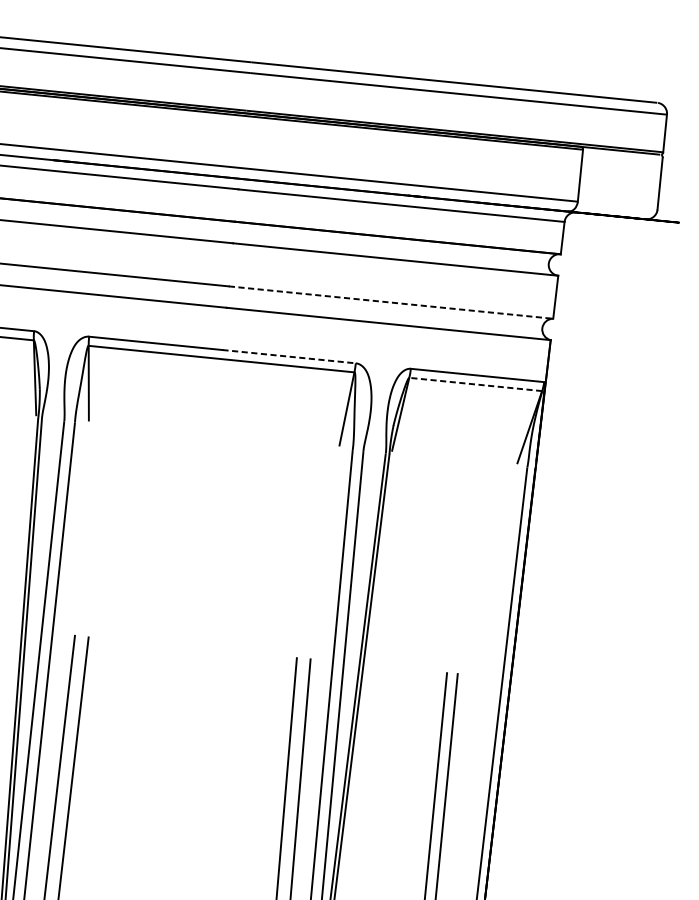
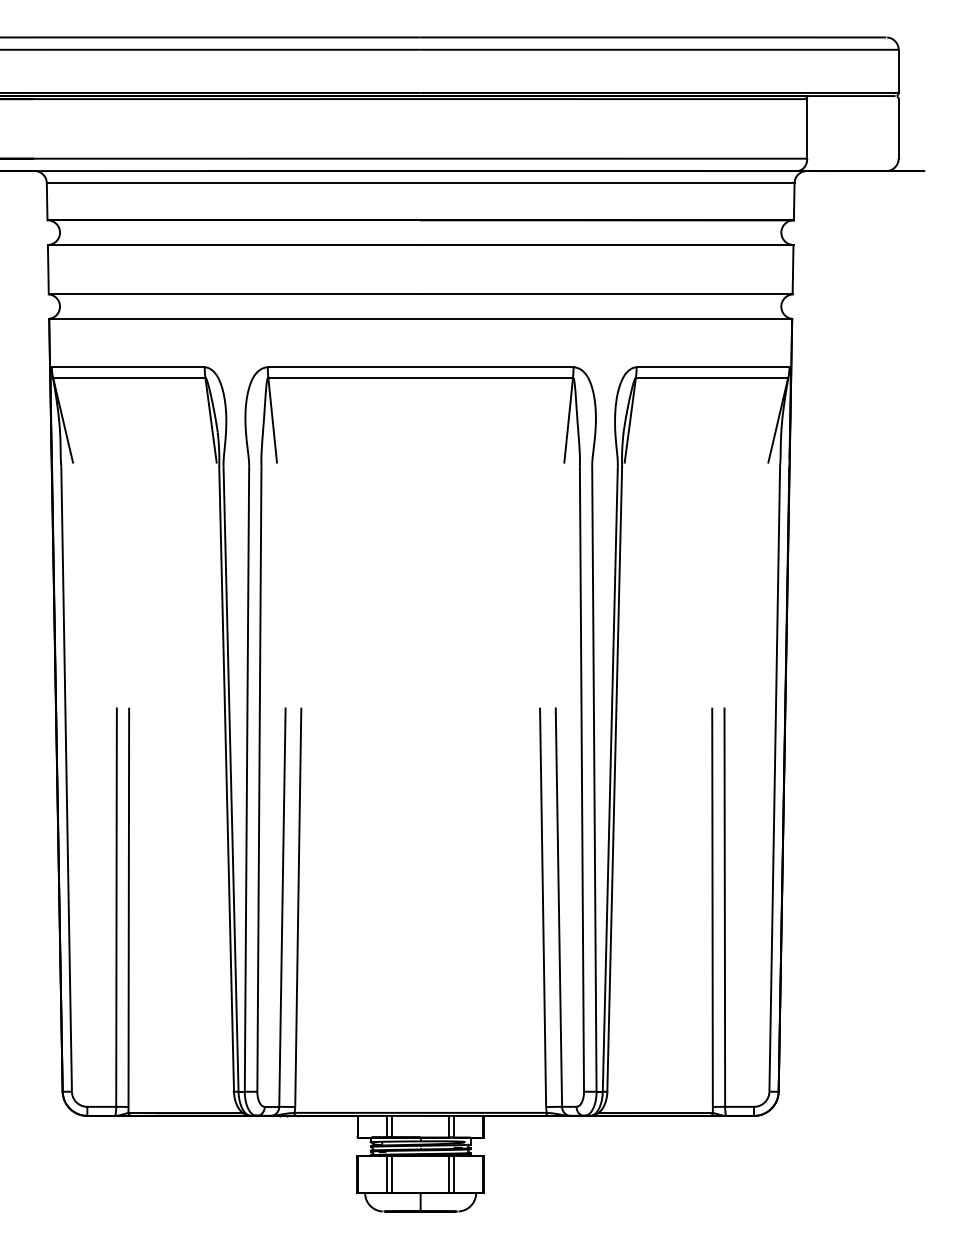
line: (390, 302) -> (606, 294), dashed -> solid
line: (289, 356) -> (497, 367), dashed -> solid
line: (475, 384) -> (711, 377), dashed -> solid

